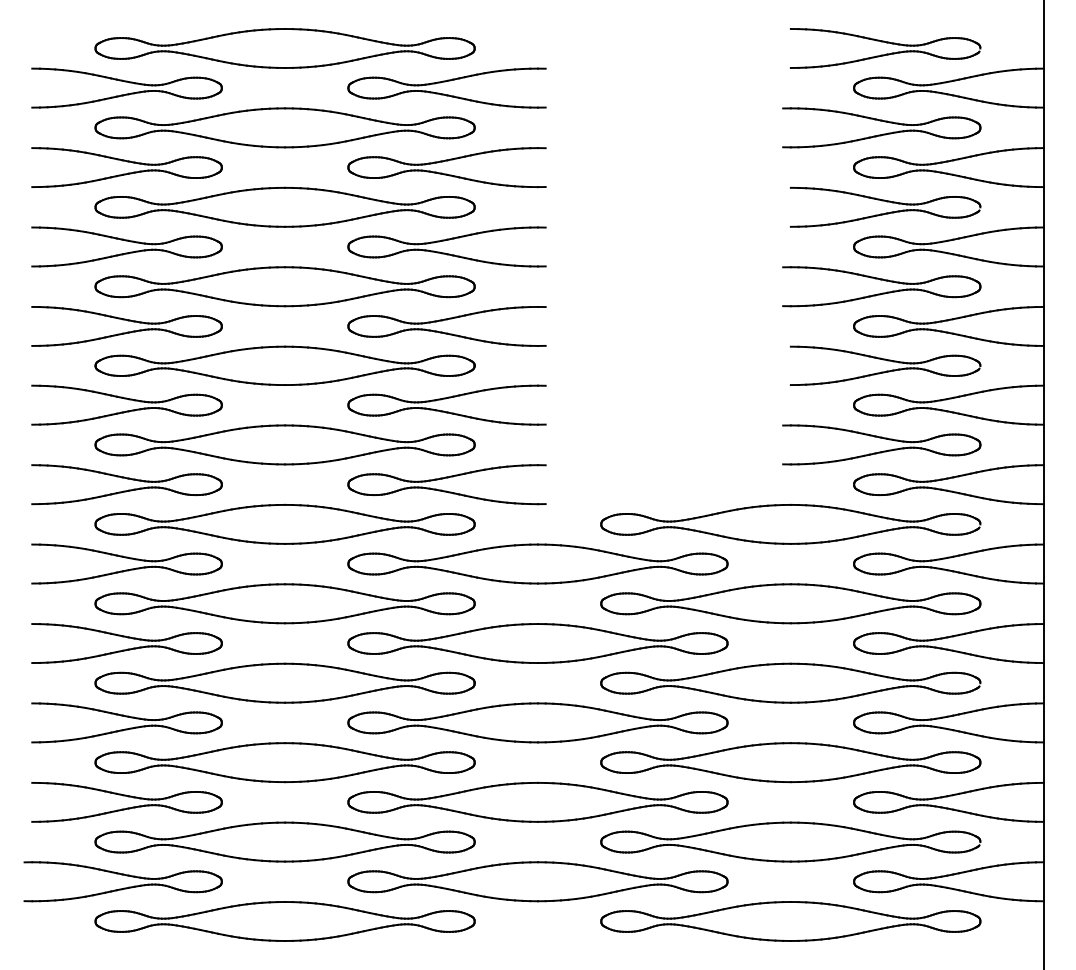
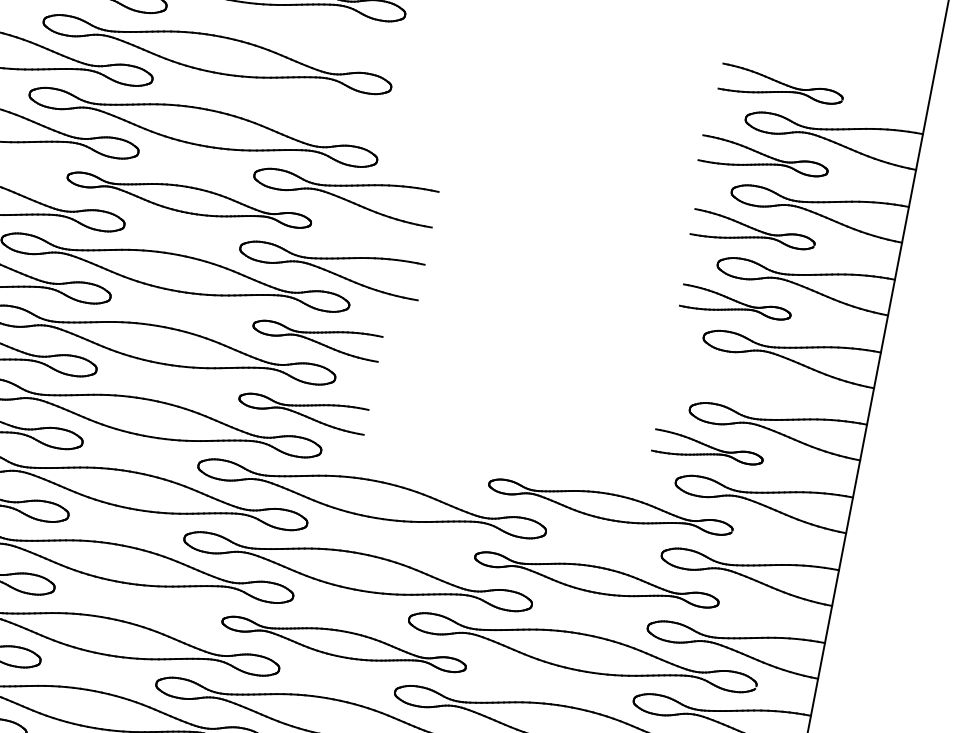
part: (885, 48) -> (781, 87), size x0.7
part: (446, 87) -> (372, 46), removed
part: (881, 127) -> (763, 159), size x0.7
part: (446, 167) -> (358, 119), removed
part: (885, 206) -> (753, 232), size x0.7
part: (284, 286) -> (188, 199), size x0.7
part: (881, 286) -> (735, 305), size x0.6
part: (885, 365) -> (725, 378), removed
part: (446, 404) -> (316, 336), size x0.7
part: (881, 444) -> (708, 449), size x0.6
part: (446, 484) -> (302, 409), size x0.7
part: (790, 524) -> (610, 507), size x0.7
part: (790, 603) -> (596, 579), size x0.7
part: (537, 722) -> (343, 643), size x0.7

